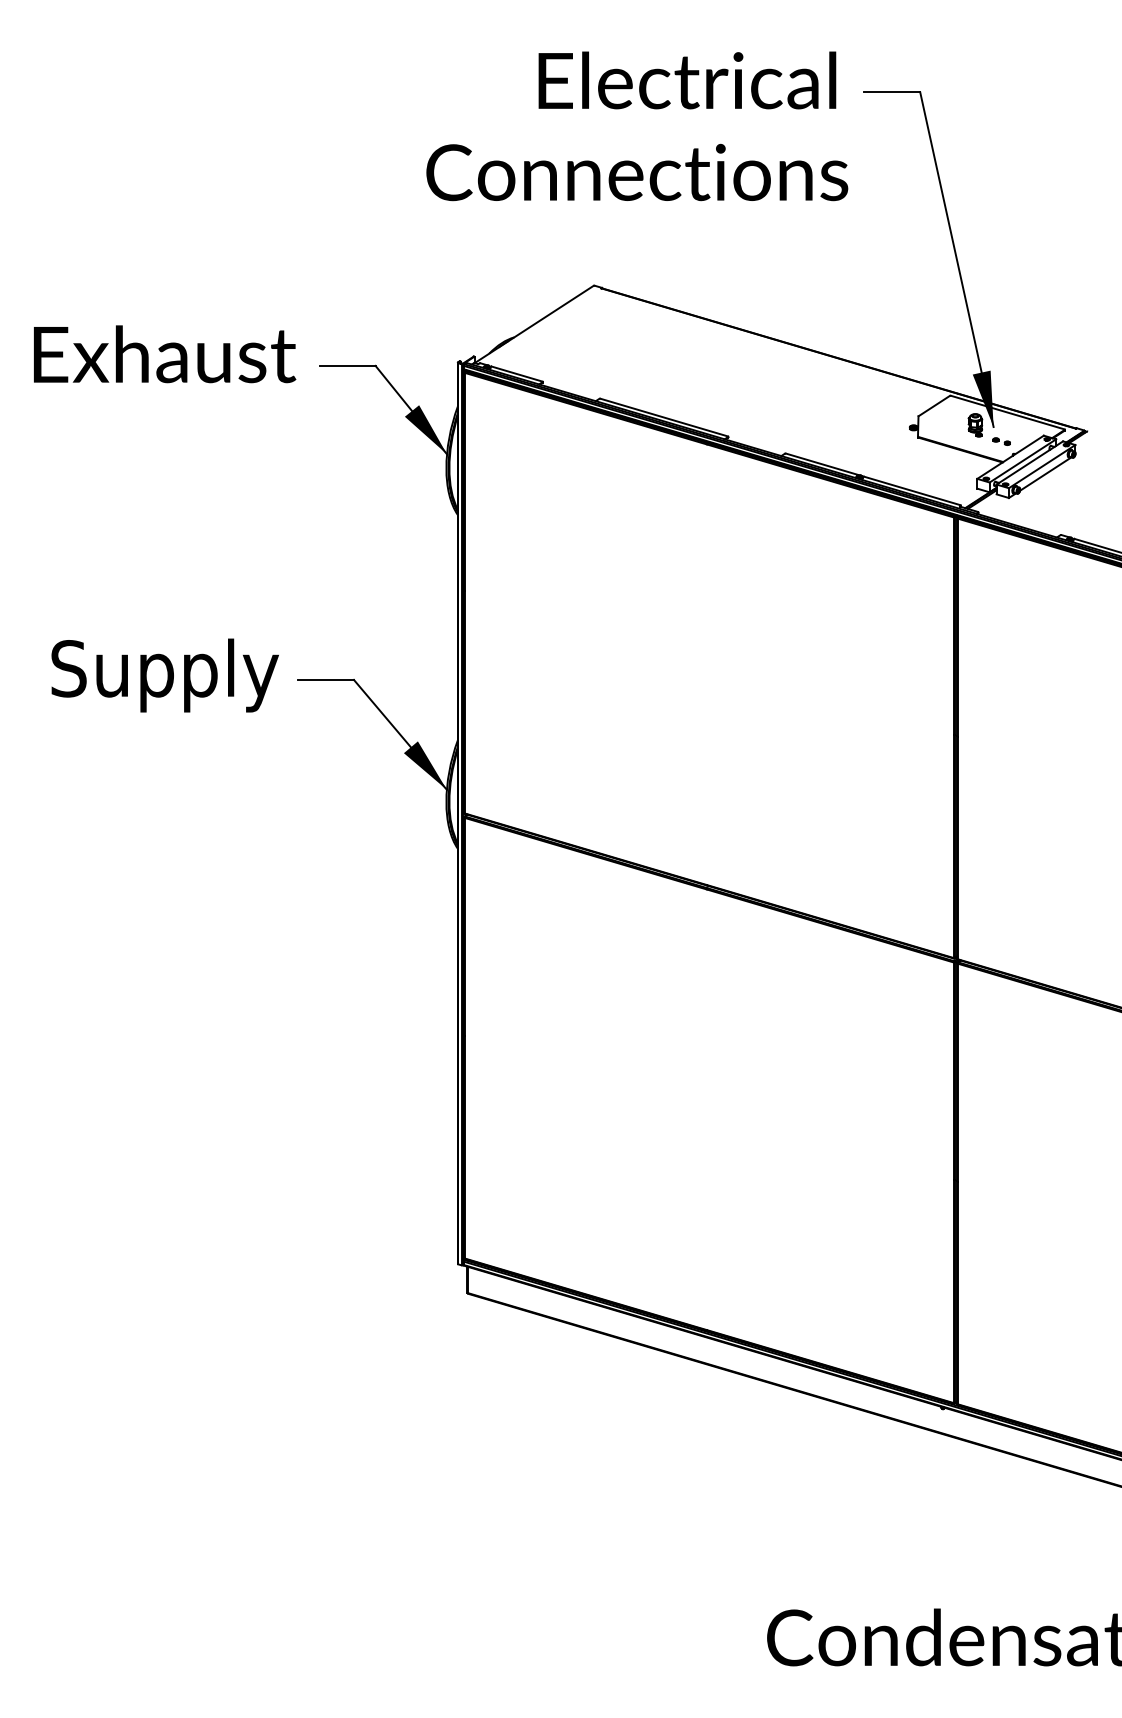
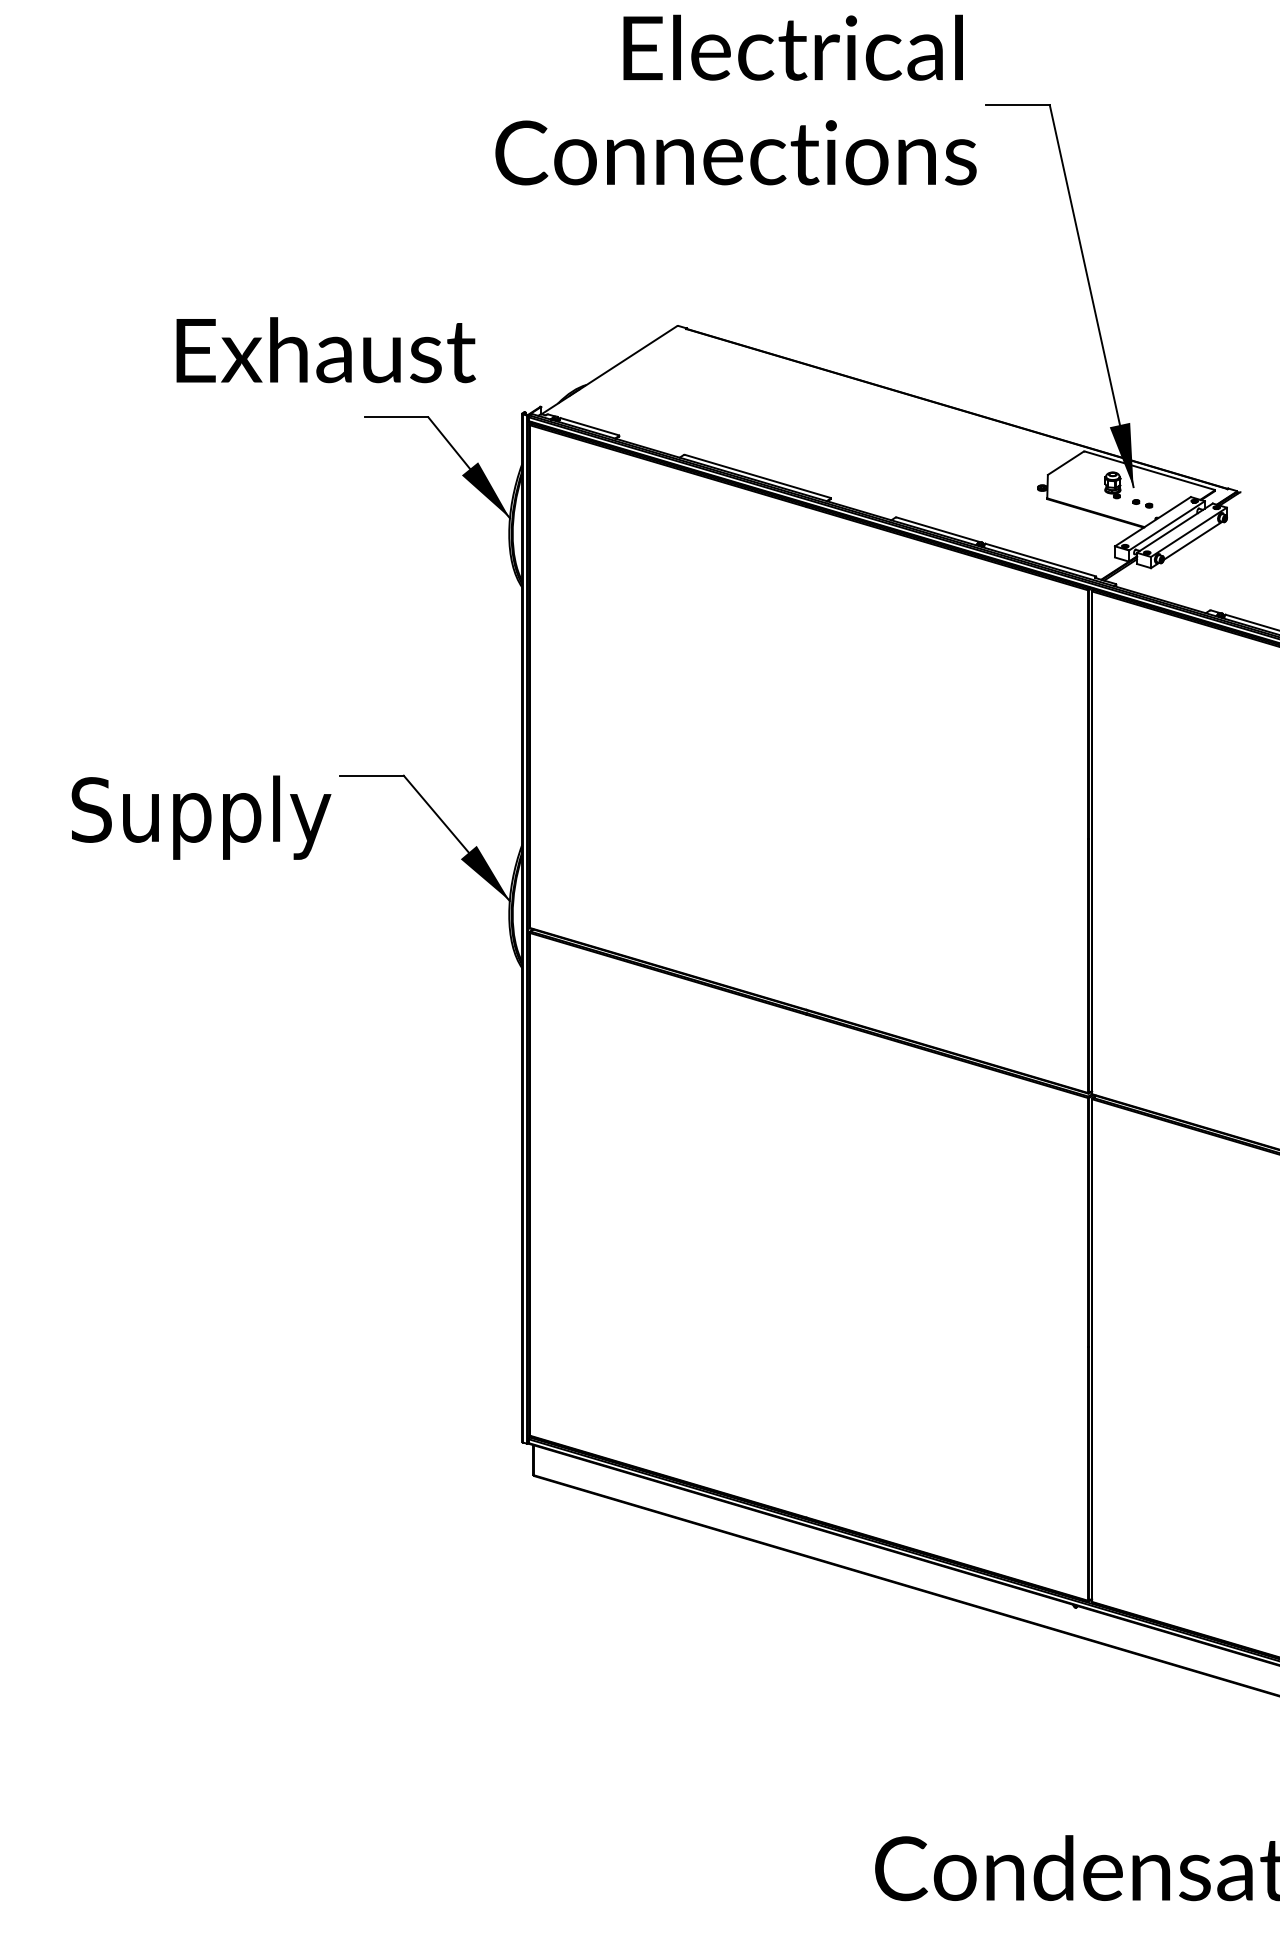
text: (636, 125) -> (735, 99), moved
text: (164, 354) -> (325, 350), moved
text: (165, 675) -> (201, 817), moved

